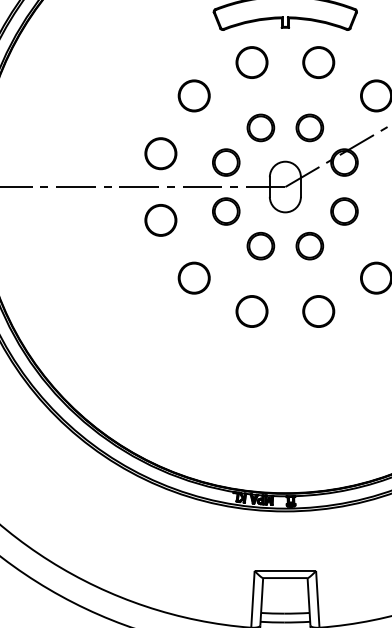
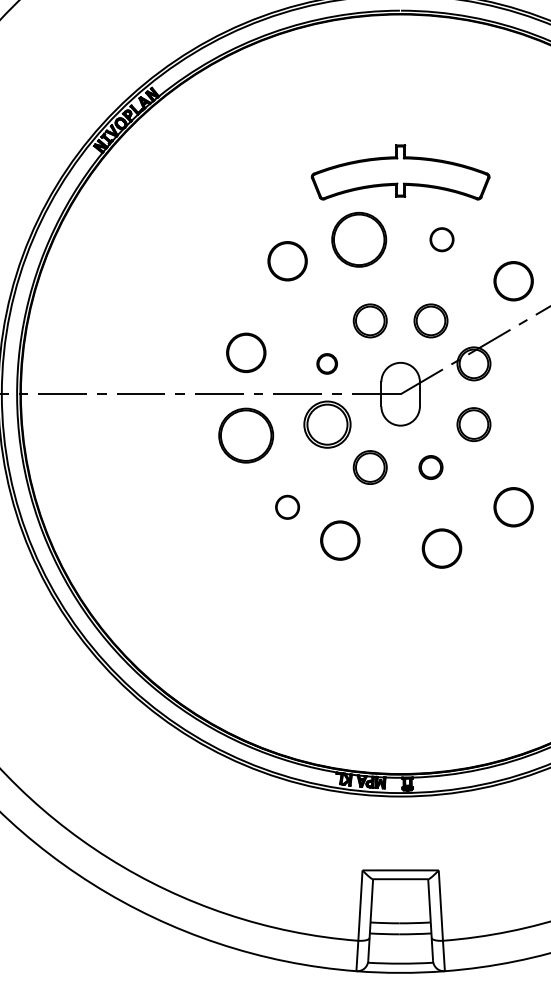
part: (252, 62) -> (359, 239), size x1.4
part: (318, 62) -> (441, 239), size x0.6
circle: (194, 96) -> (287, 261), moved
part: (225, 162) -> (326, 363), size x0.6
part: (225, 211) -> (326, 424), size x1.4
circle: (161, 220) -> (246, 435), size x1.4
part: (309, 246) -> (430, 467), size x0.7
circle: (194, 278) -> (287, 507), size x0.6
circle: (252, 311) -> (340, 540), moved

